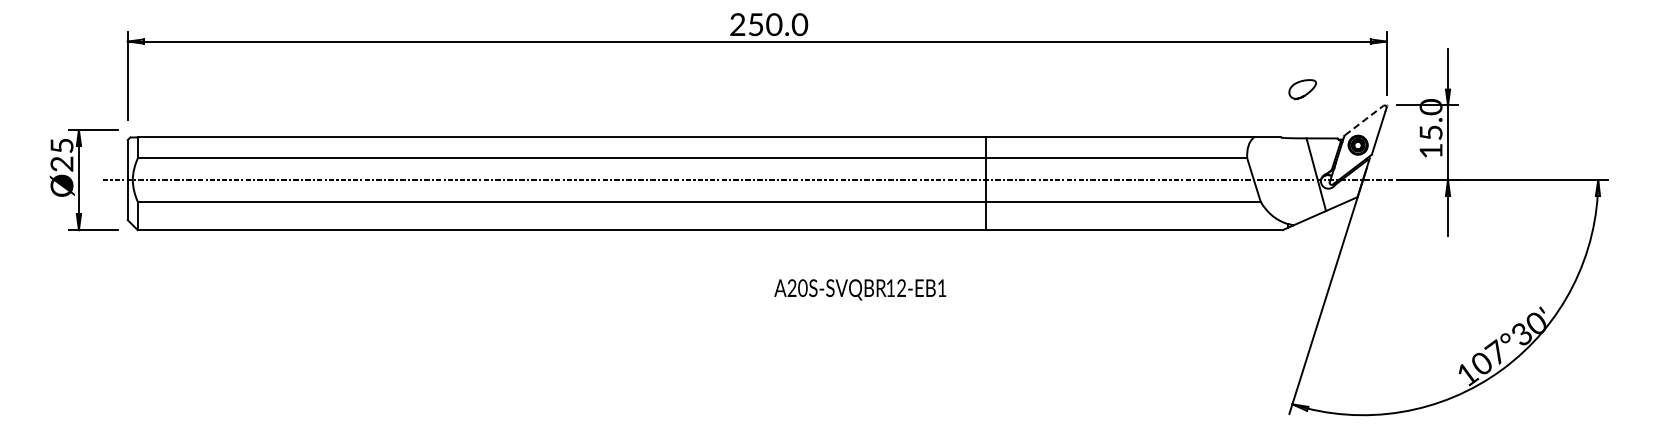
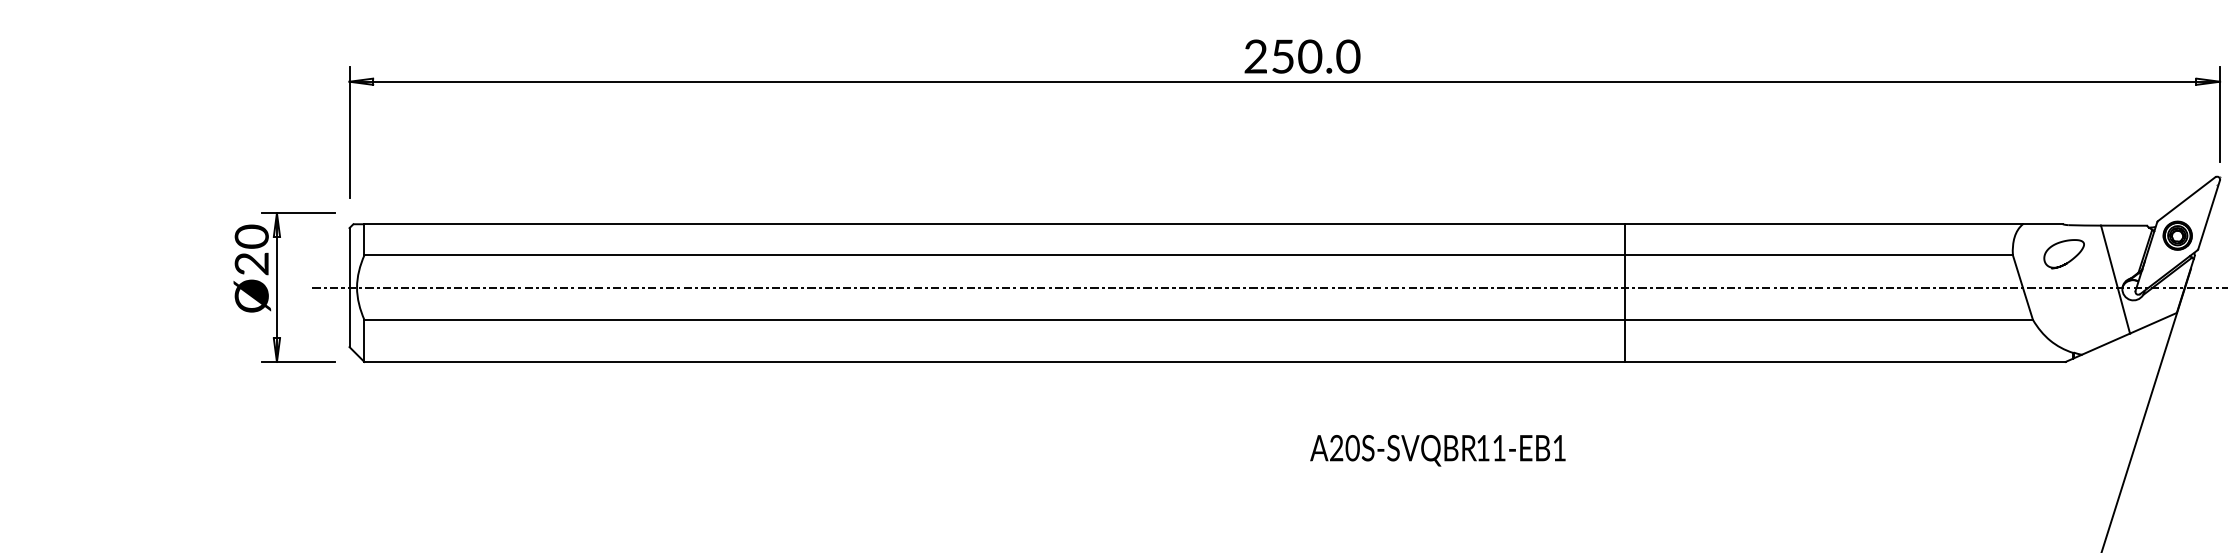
curve: (1304, 94) -> (2066, 261), moved
line: (1364, 120) -> (2187, 199), dashed -> solid
text: (61, 145) -> (251, 236), Ø25 -> Ø20
text: (901, 287) -> (1499, 447), 12-EB1 -> 11-EB1

